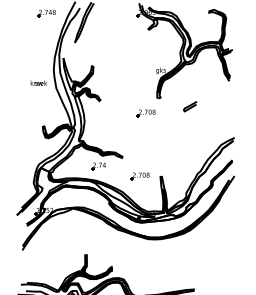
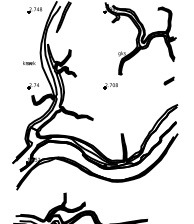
curve: (190, 106) -> (169, 80), moved
part: (98, 166) -> (33, 86), moved
part: (139, 176) -> (105, 134), removed

